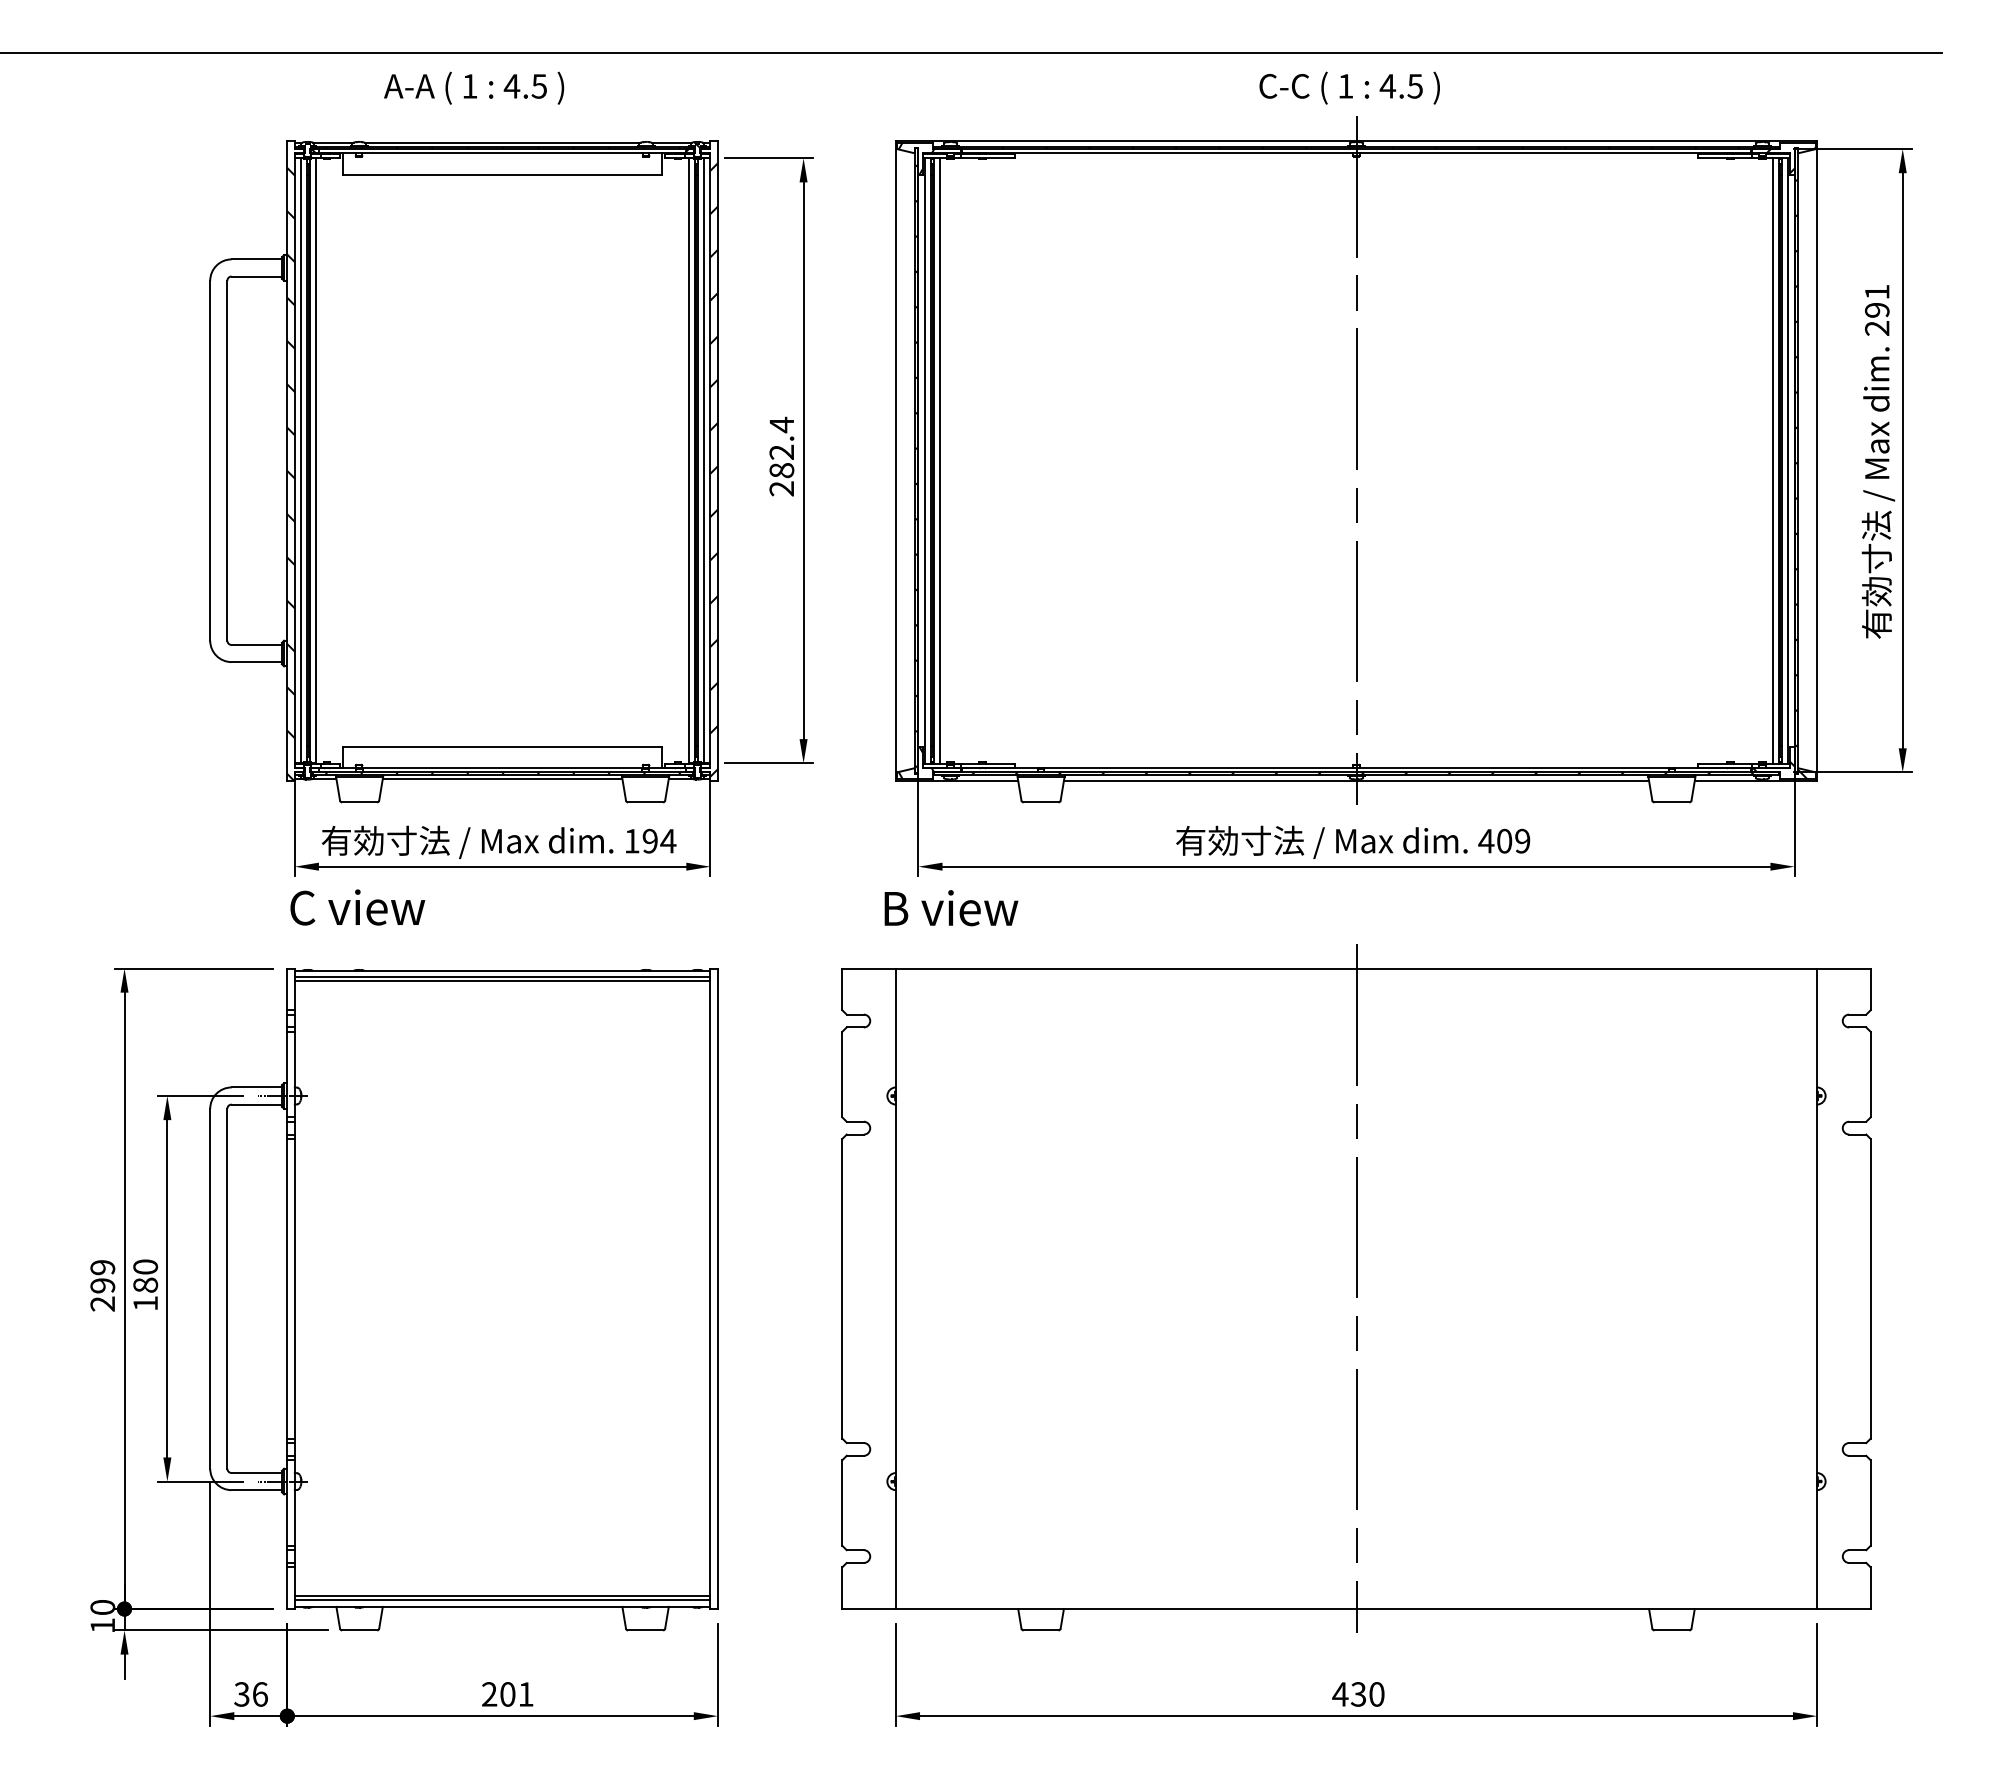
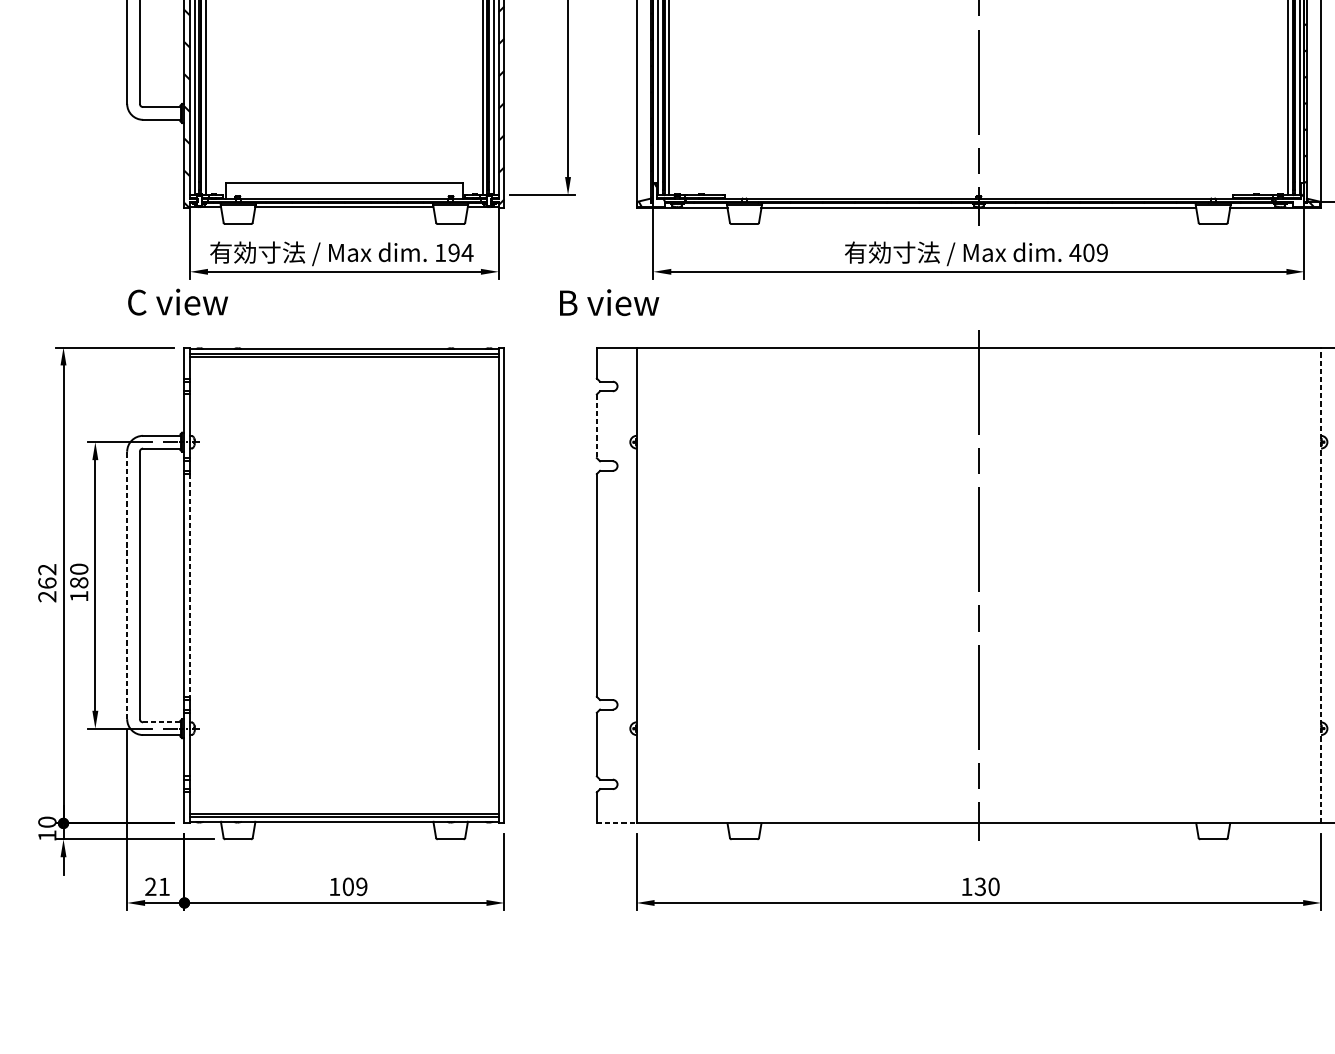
text: (357, 907) -> (177, 302), moved
text: (951, 908) -> (609, 302), moved
line: (842, 1074) -> (596, 426), solid -> dashed
text: (102, 1276) -> (47, 576), 299 -> 262
line: (210, 1288) -> (127, 585), solid -> dashed
line: (294, 1288) -> (189, 585), solid -> dashed
line: (1817, 1288) -> (1321, 585), solid -> dashed
line: (256, 1473) -> (161, 722), solid -> dashed
line: (869, 1609) -> (617, 823), solid -> dashed
text: (250, 1694) -> (157, 886), 36 -> 21
text: (507, 1694) -> (348, 886), 201 -> 109
text: (1340, 1694) -> (966, 886), 430 -> 130

